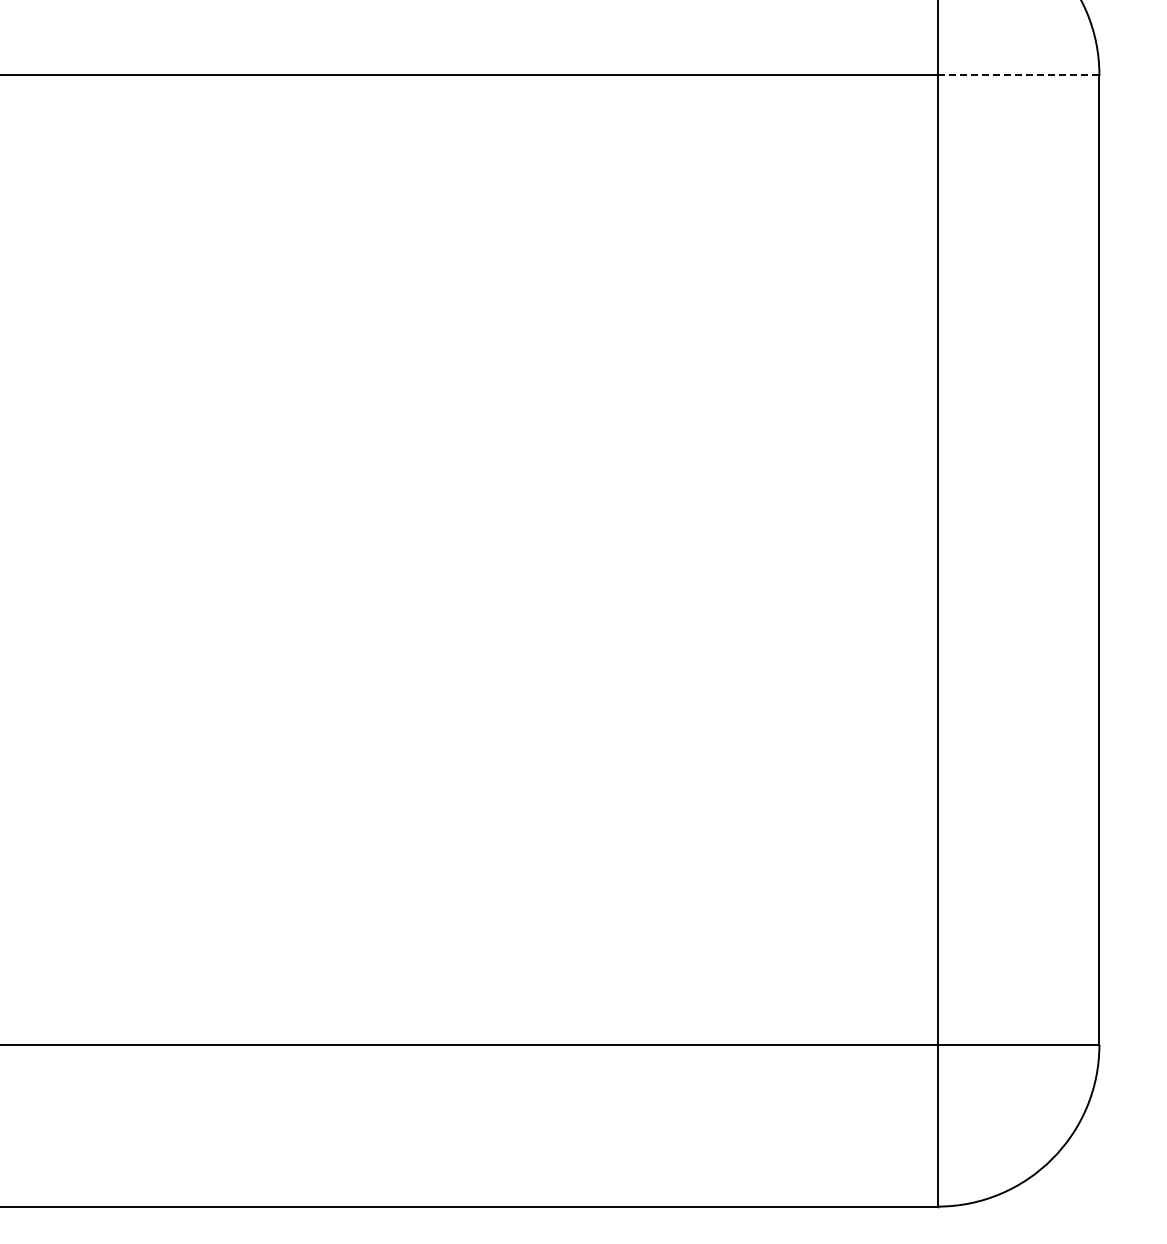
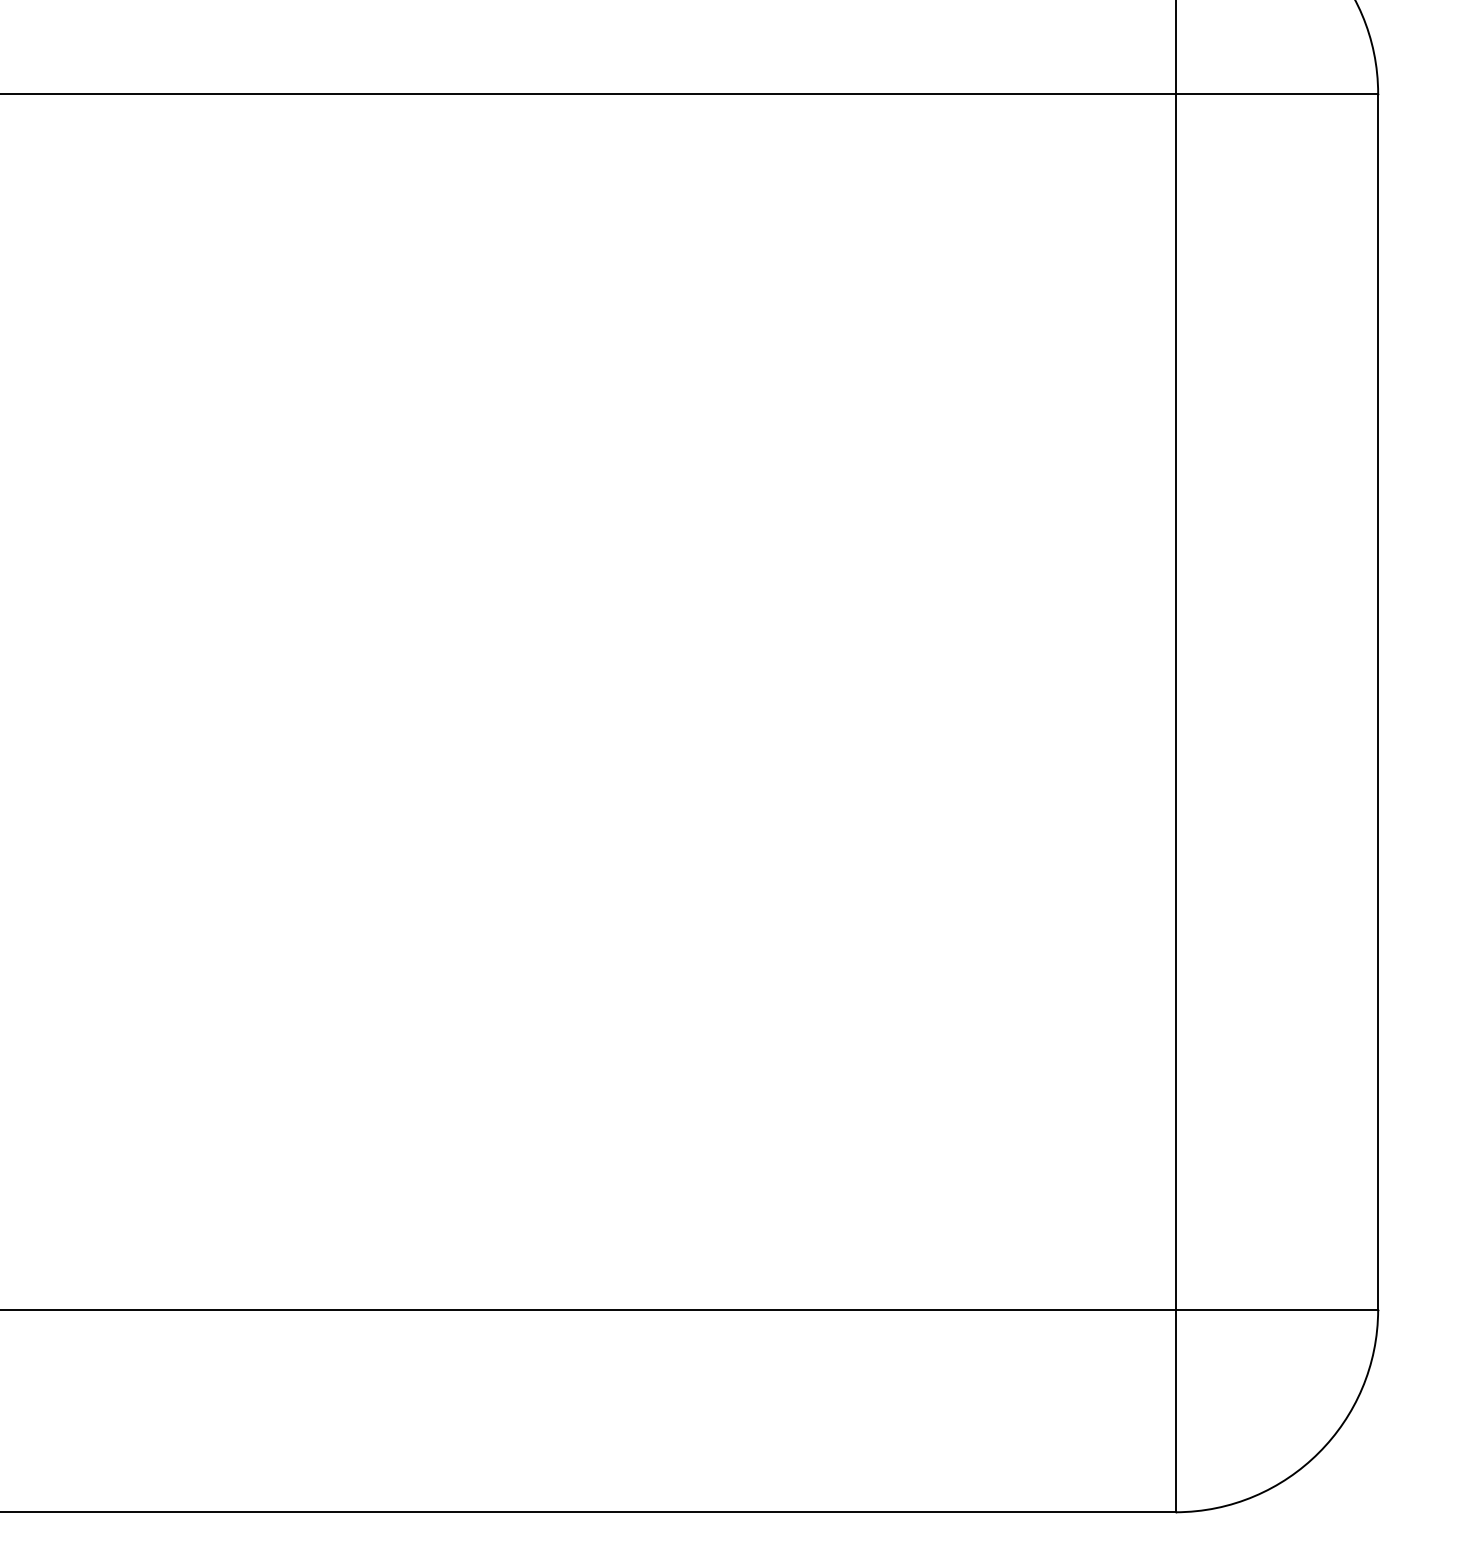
line: (1018, 75) -> (1276, 94), dashed -> solid

